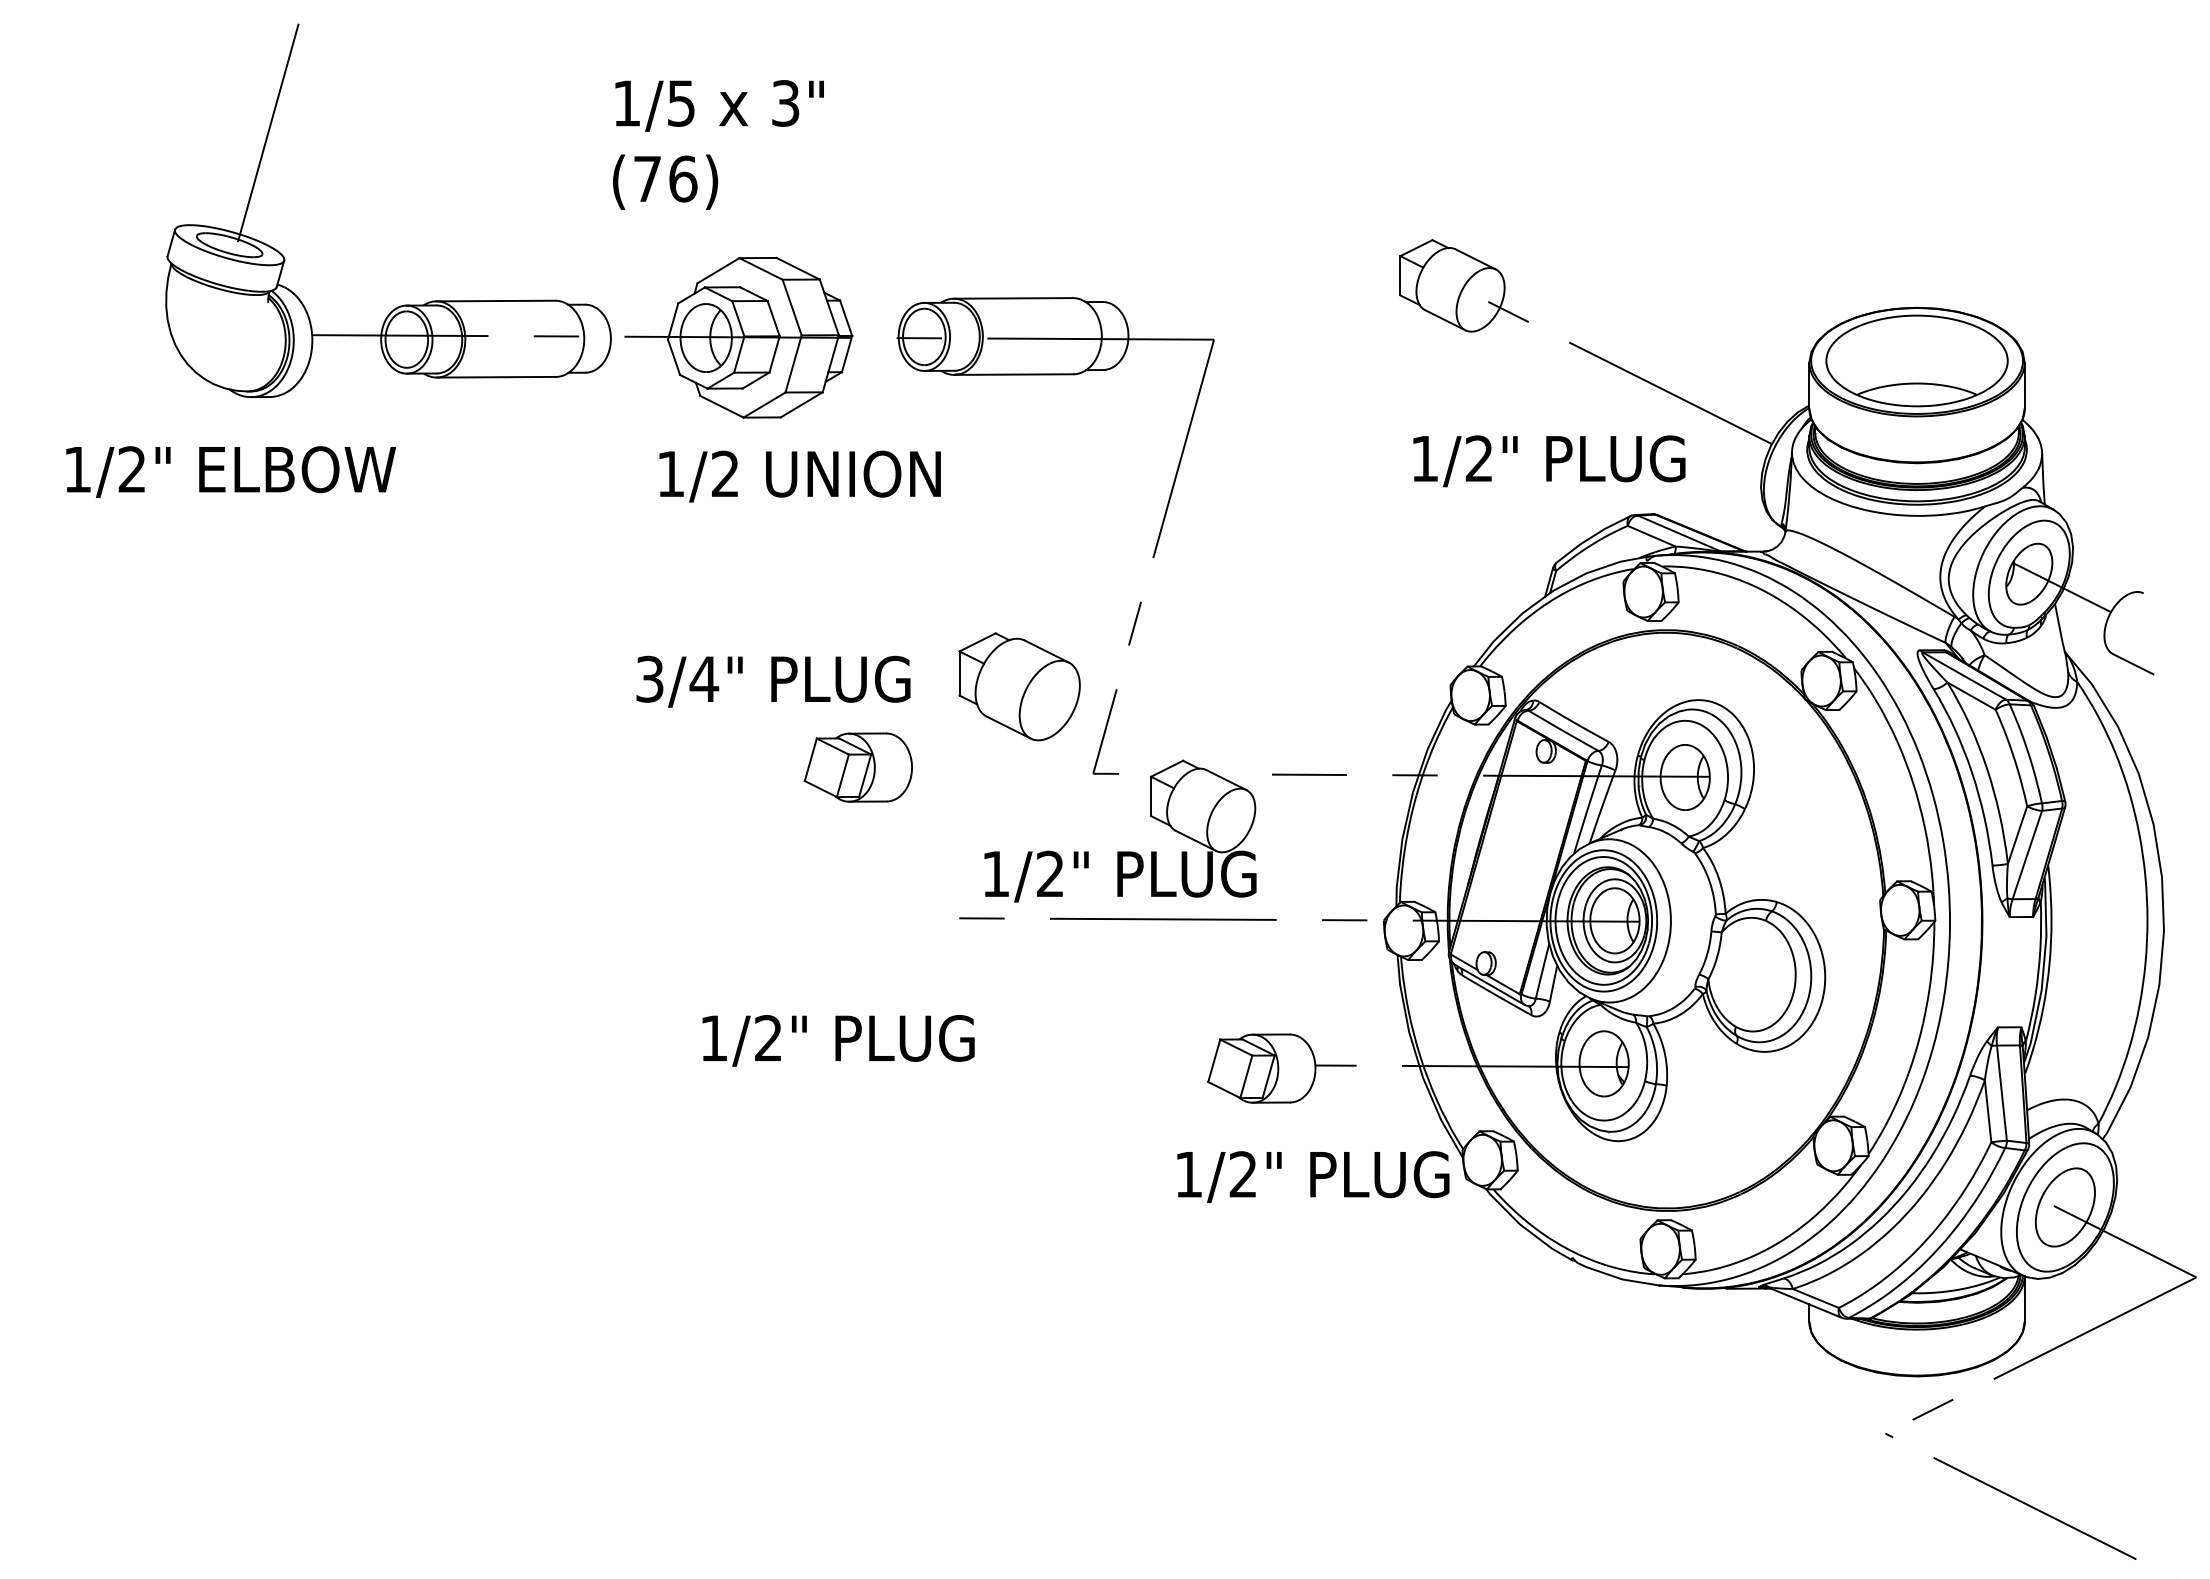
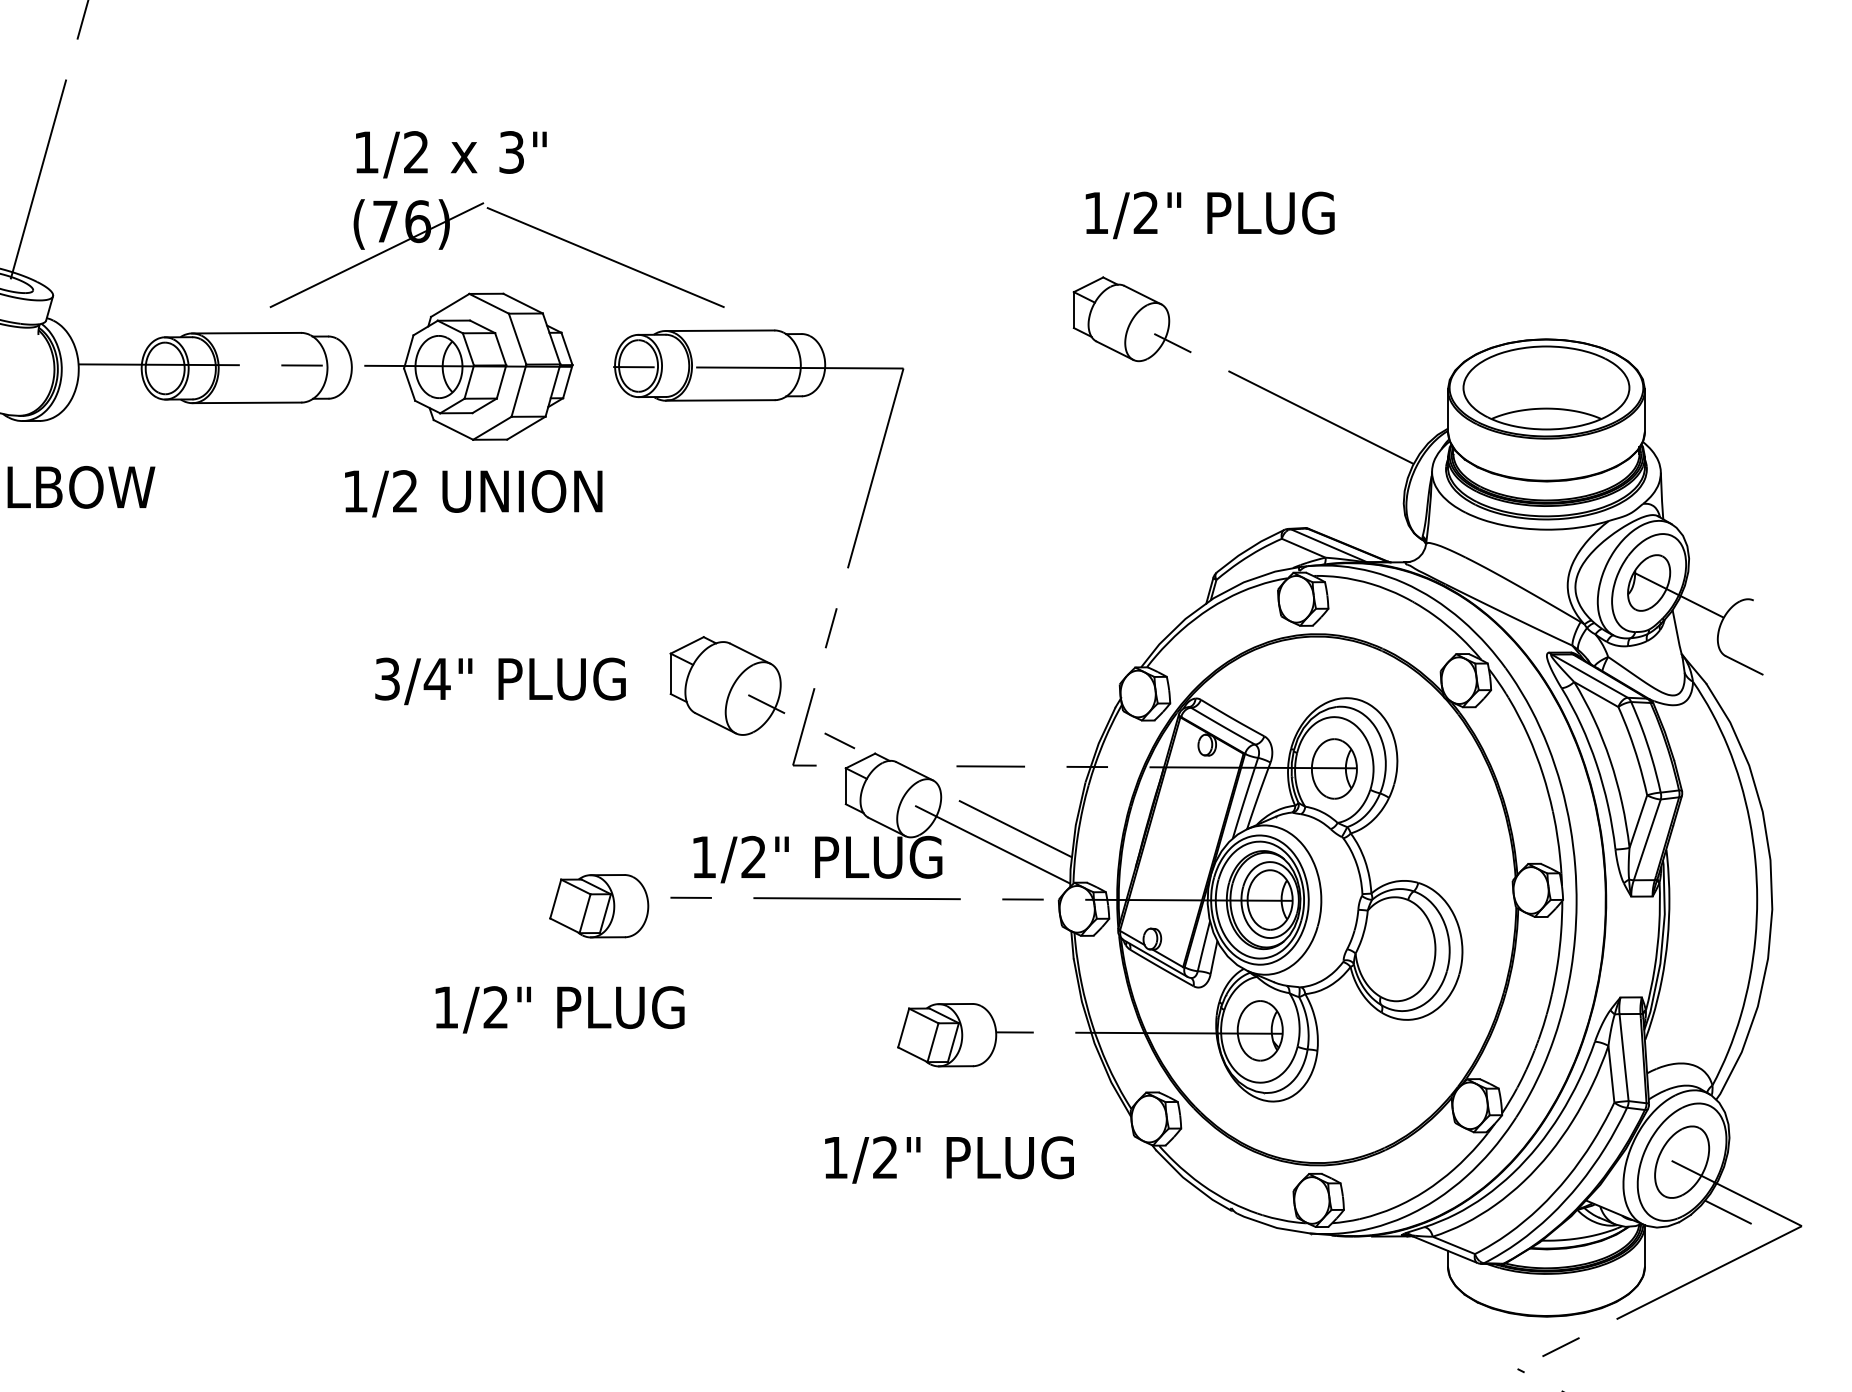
text: (681, 103) -> (416, 152), 1/5 -> 1/2
line: (638, 215) -> (377, 254), added
line: (888, 218) -> (605, 257), added
text: (1549, 461) -> (1210, 215), moved
text: (799, 476) -> (473, 493), moved
line: (1064, 706) -> (766, 704), added
line: (1144, 746) -> (839, 740), added
part: (857, 767) -> (598, 906), moved
line: (1336, 843) -> (1015, 829), added
line: (1311, 859) -> (992, 843), added
text: (1313, 1176) -> (949, 1159), moved
line: (2115, 1262) -> (1727, 1212), added

